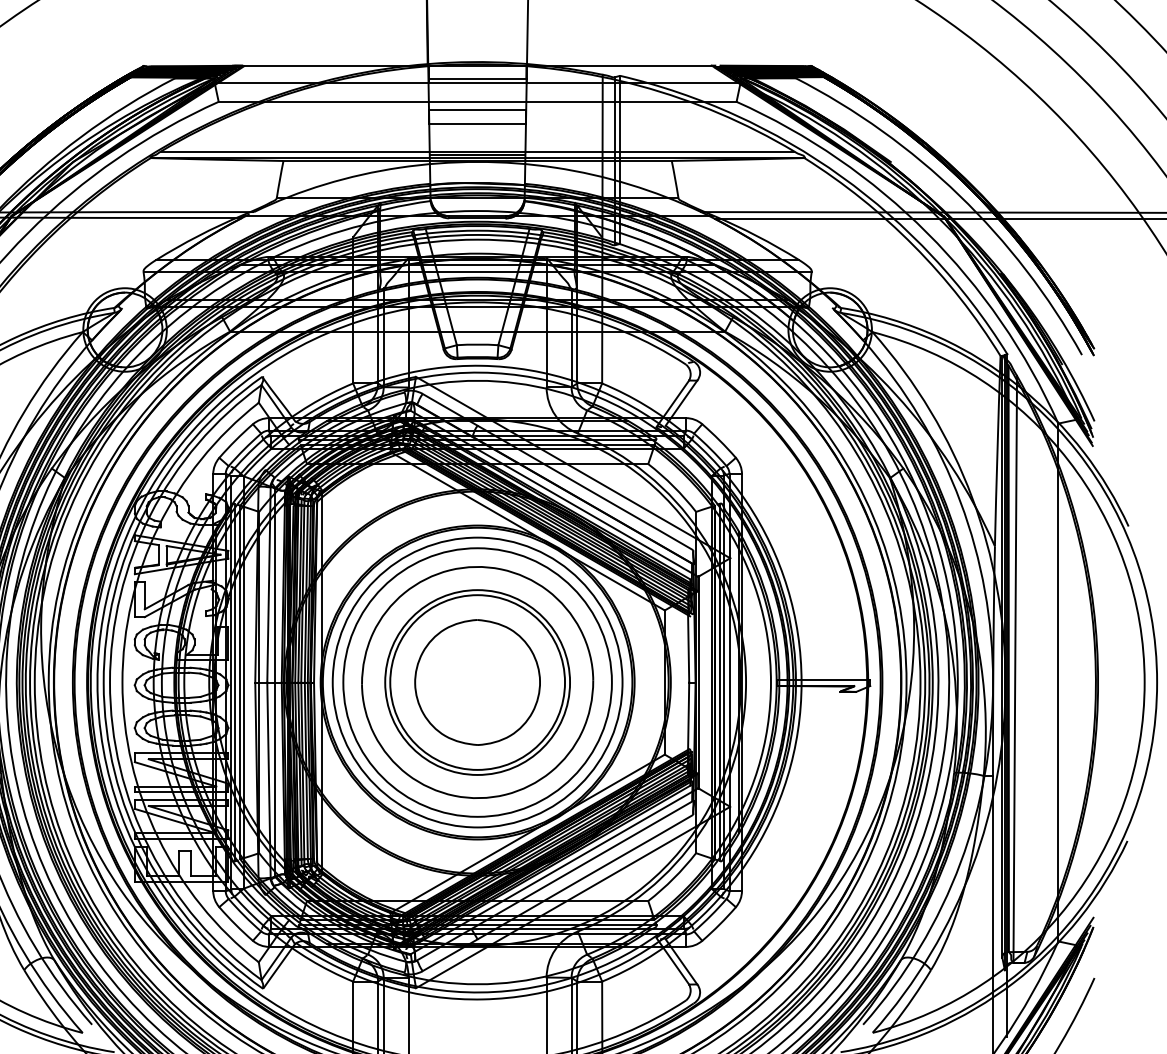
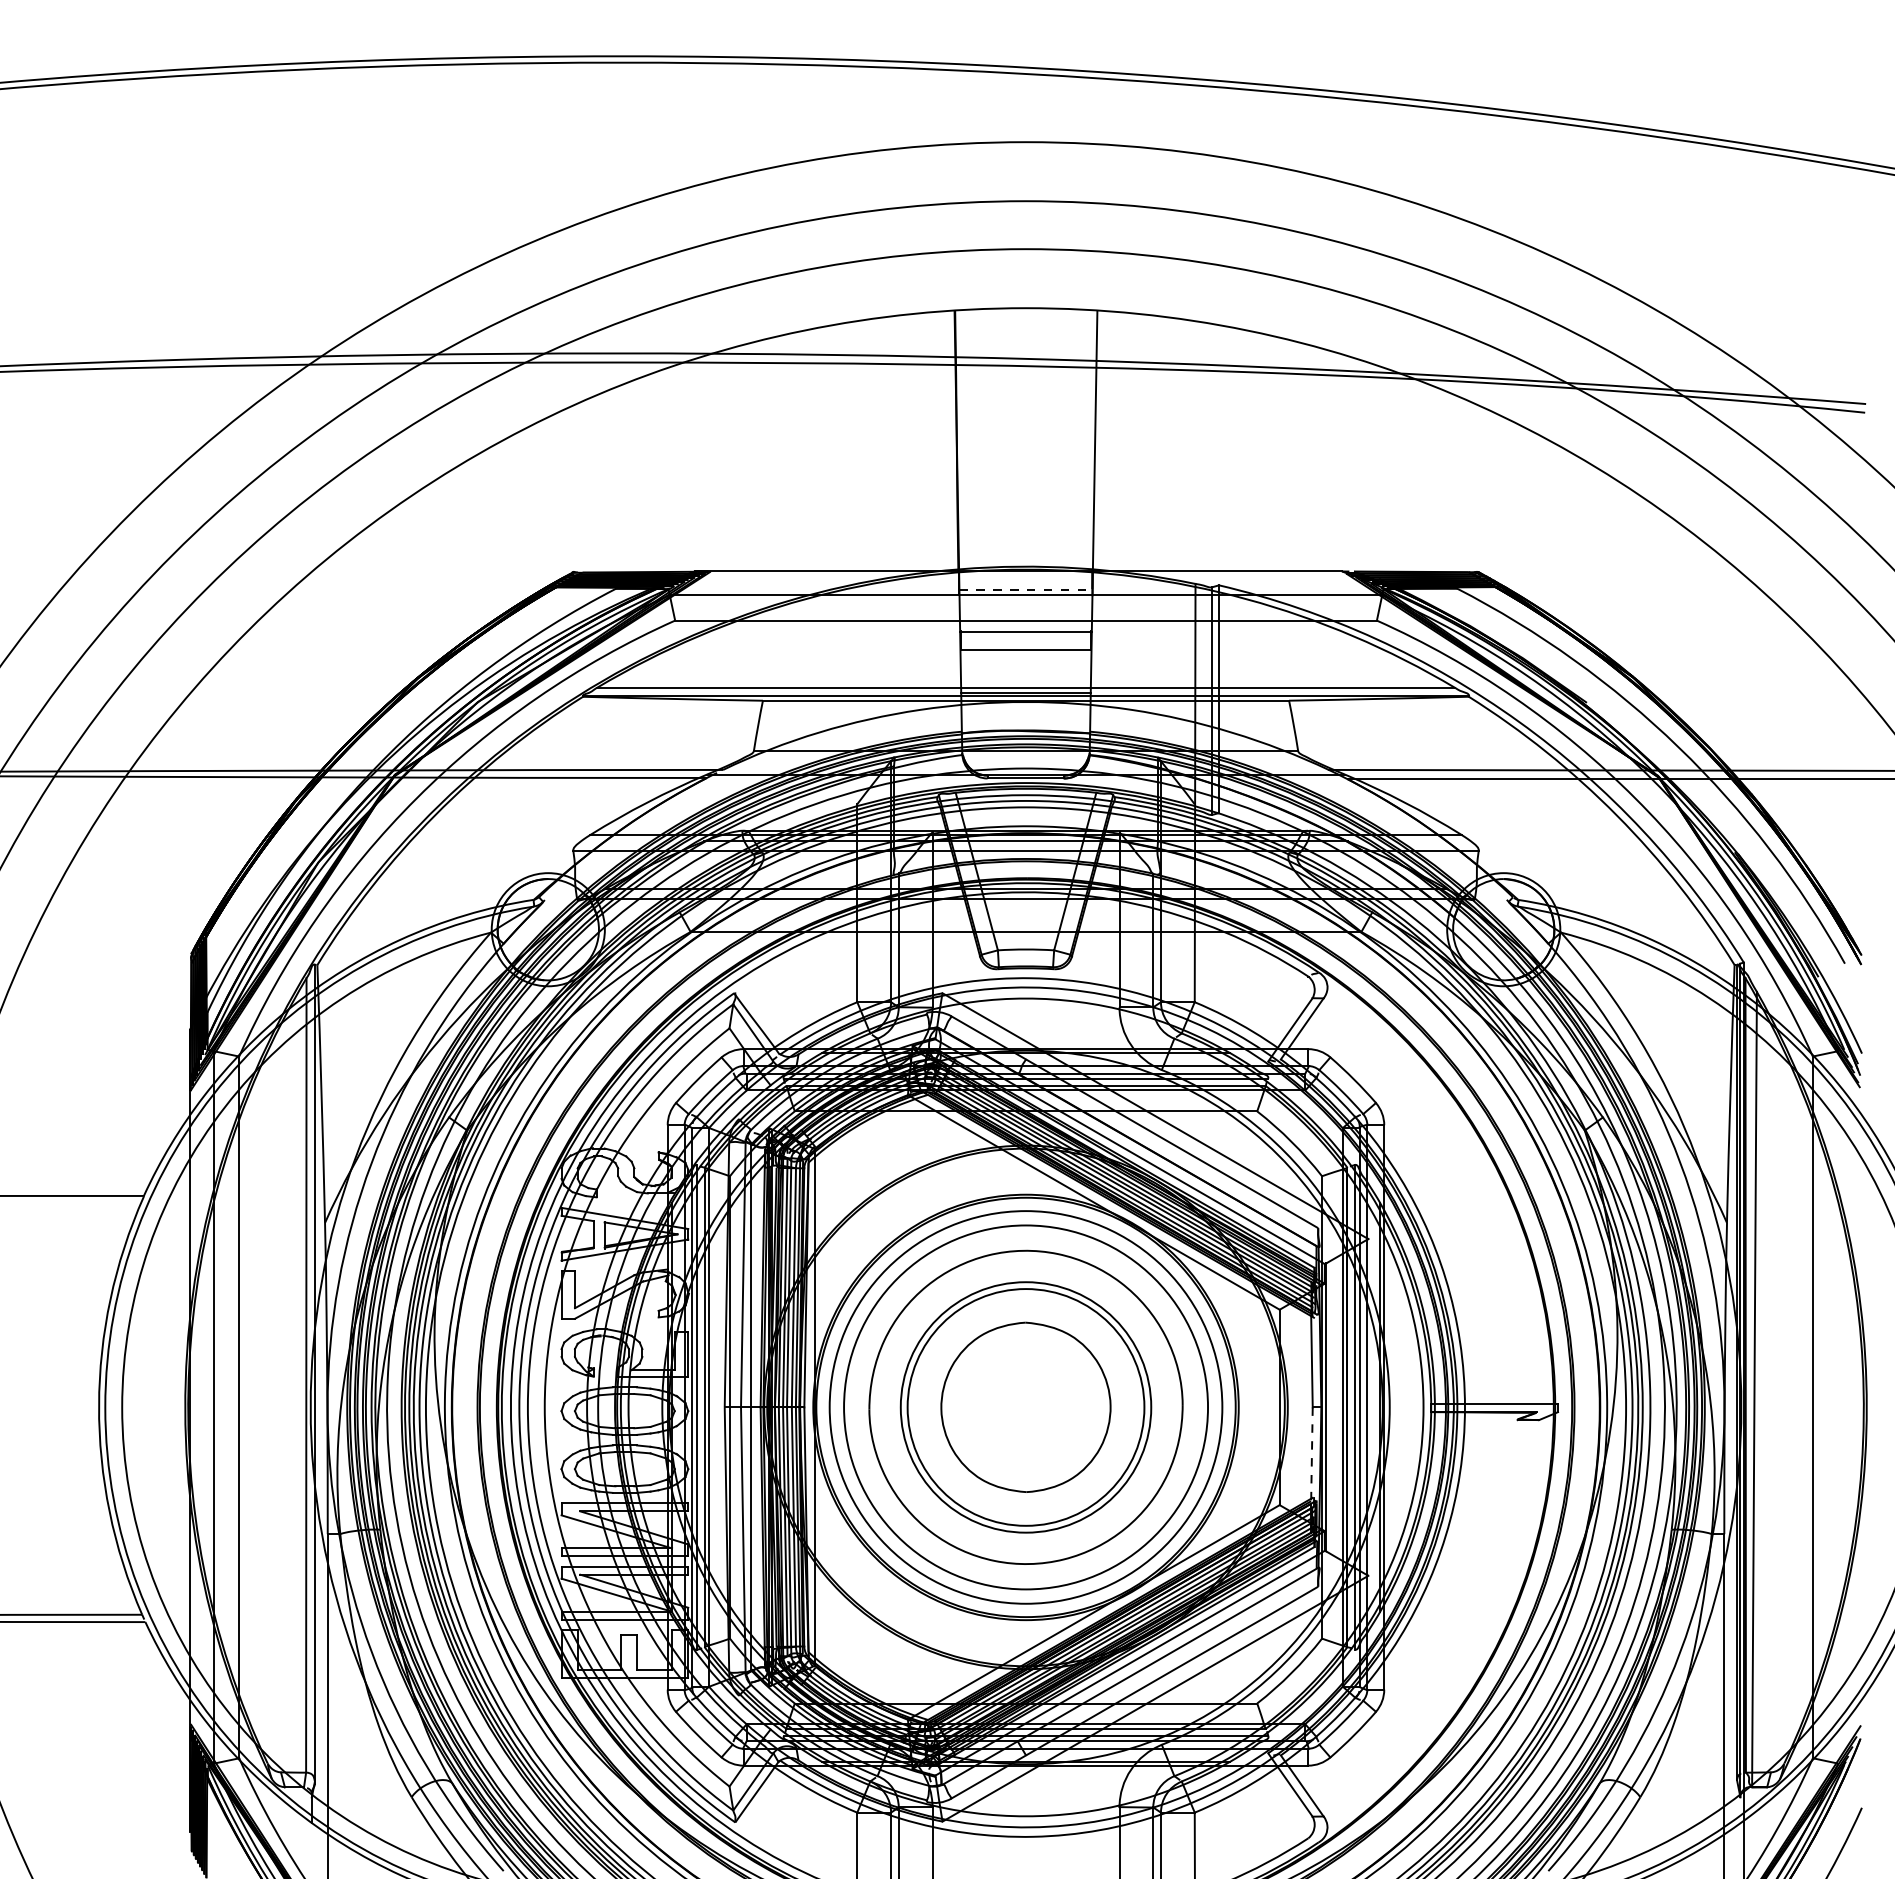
line: (477, 78) -> (1026, 589), solid -> dashed
line: (688, 718) -> (1311, 1455), solid -> dashed

